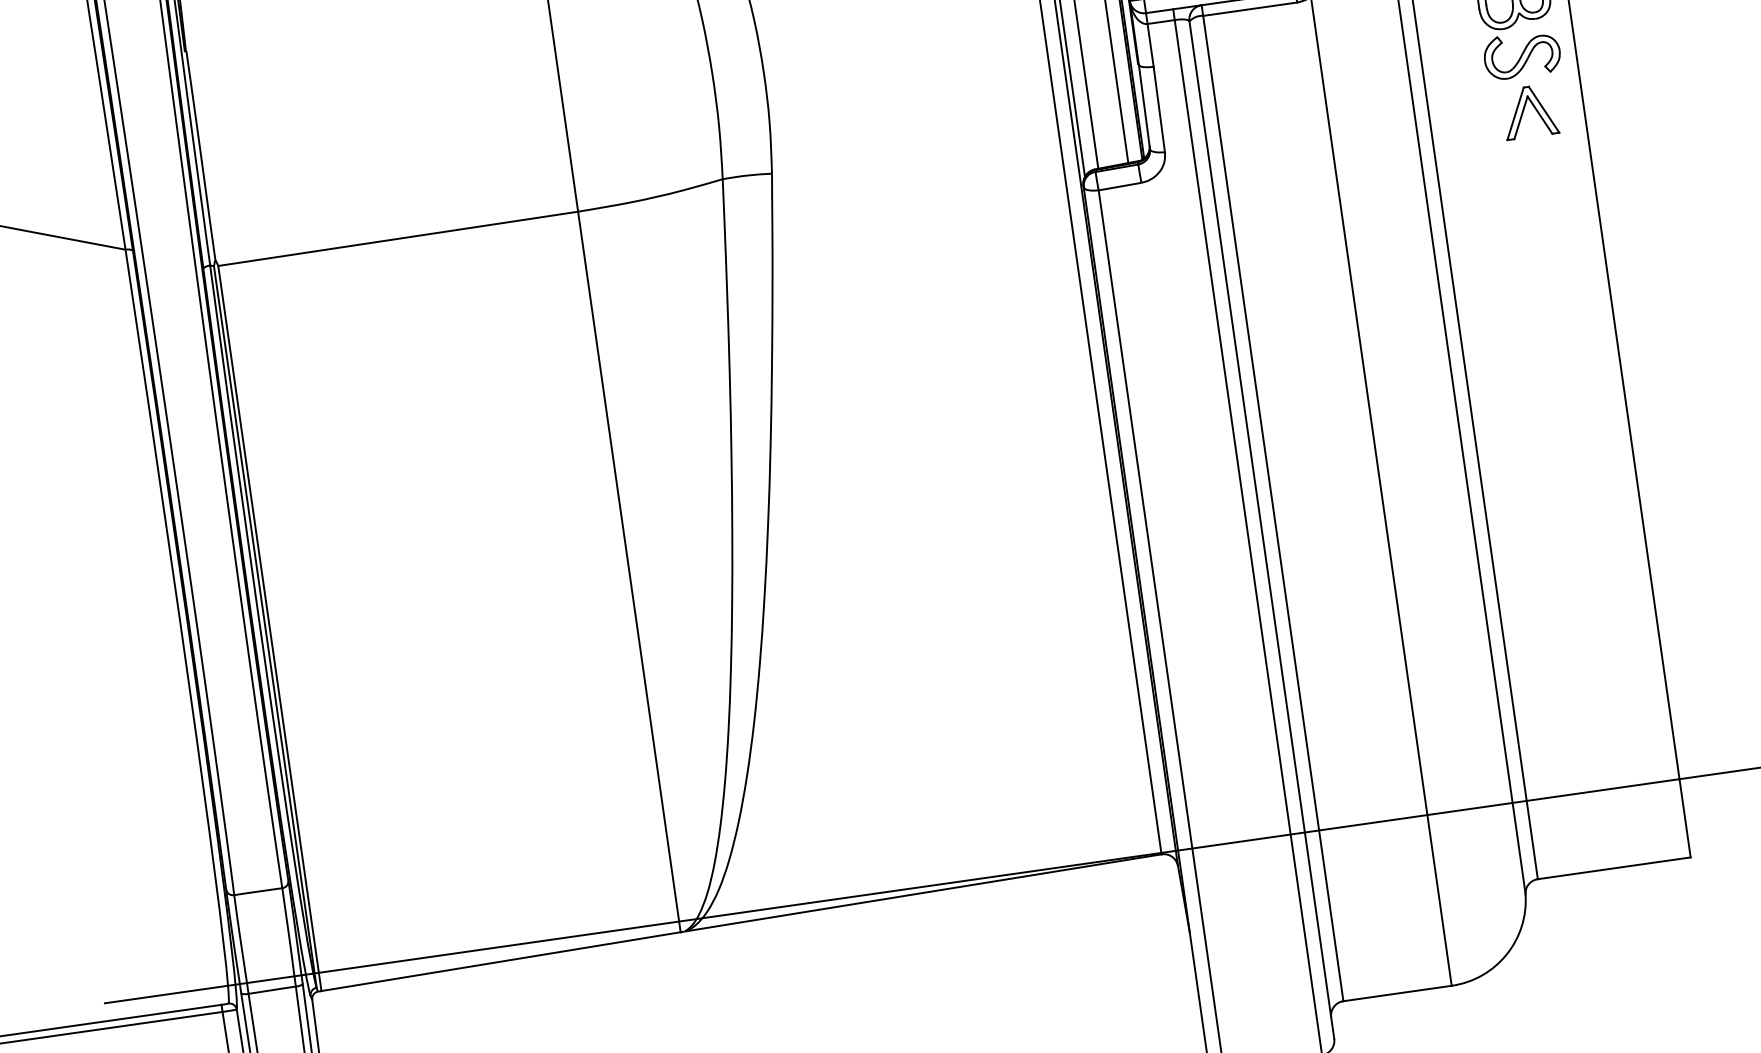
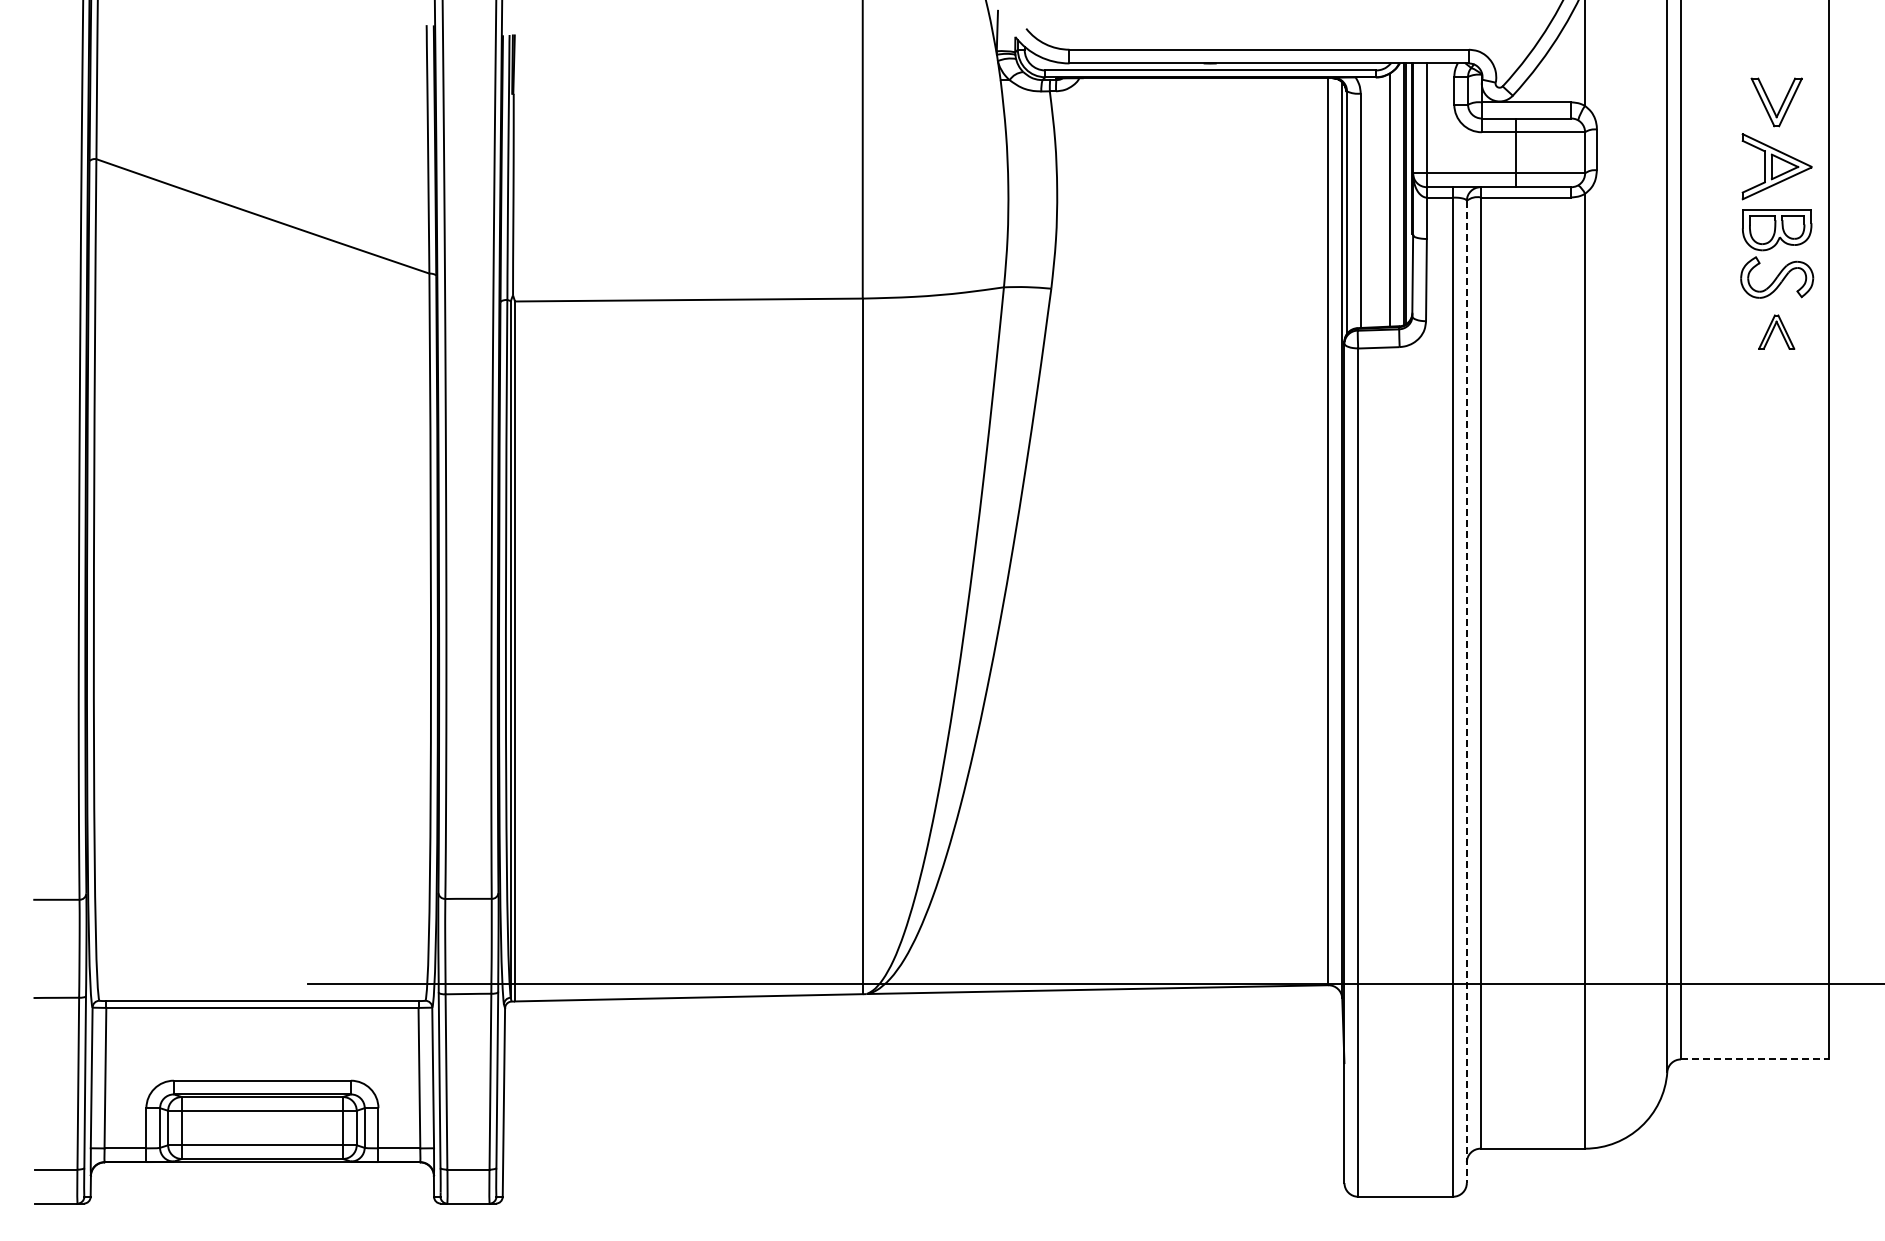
part: (1529, 111) -> (1776, 331), size x0.7
line: (1261, 530) -> (1466, 692), solid -> dashed
line: (1614, 868) -> (1754, 1059), solid -> dashed

